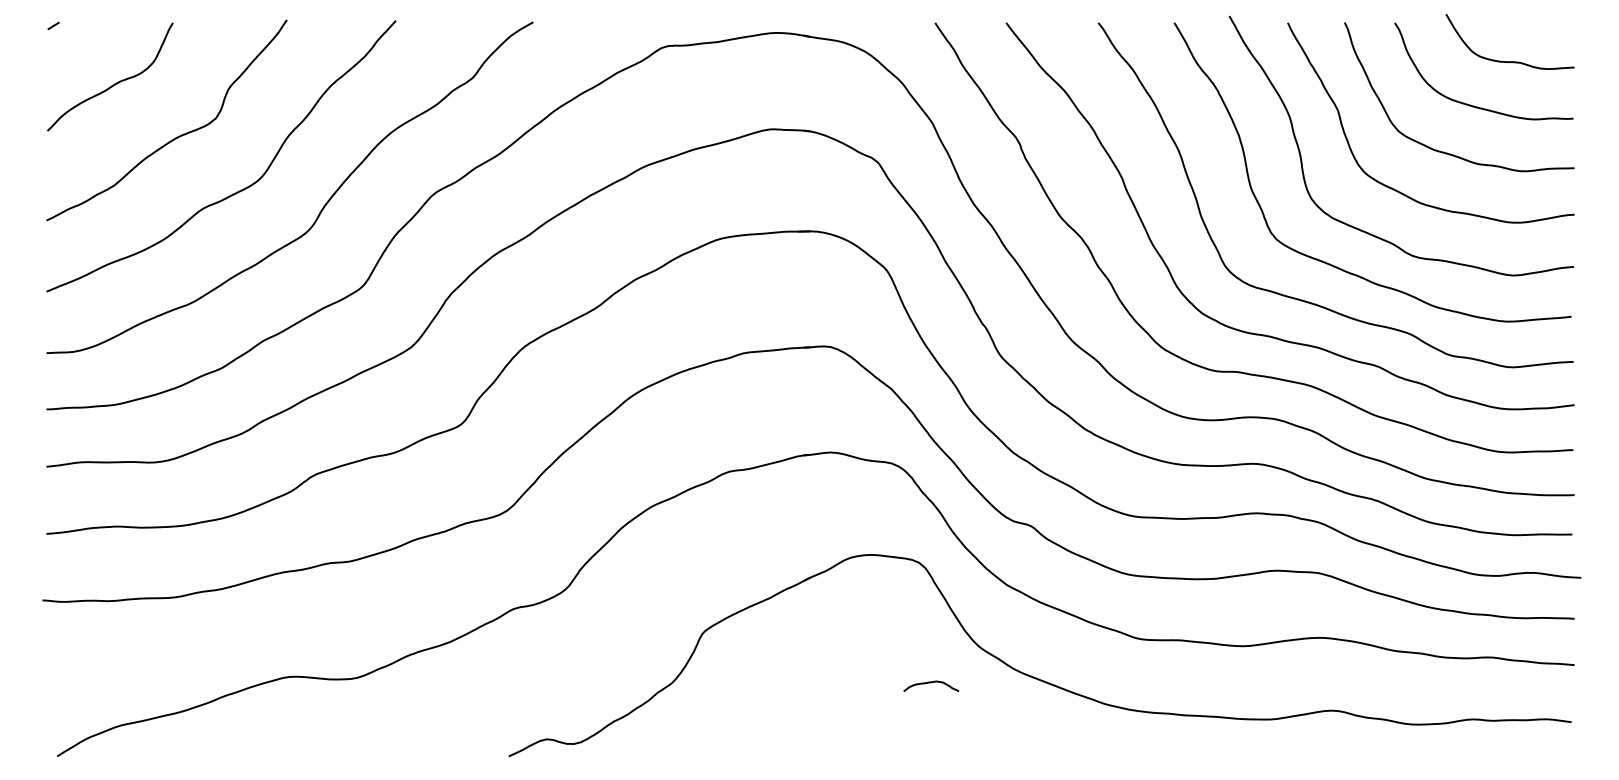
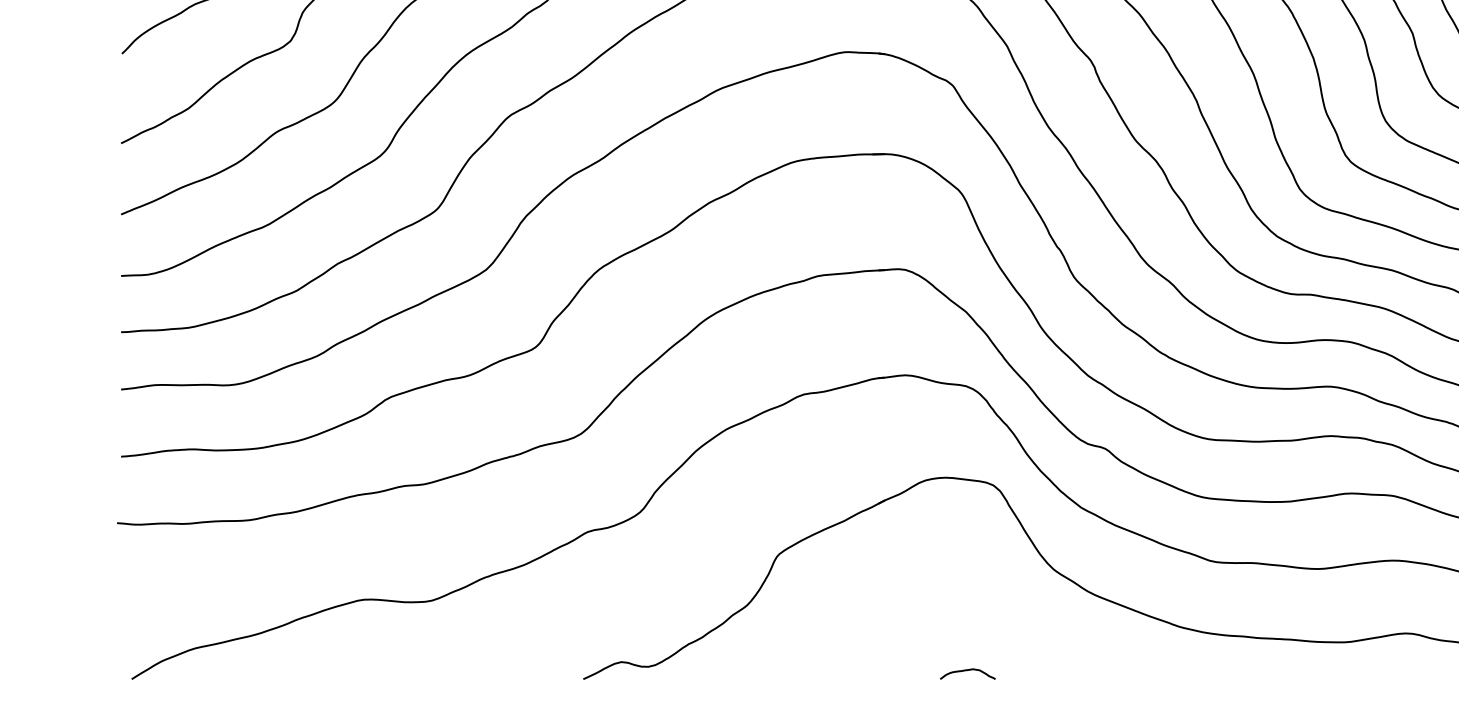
curve: (931, 683) -> (968, 671), moved

